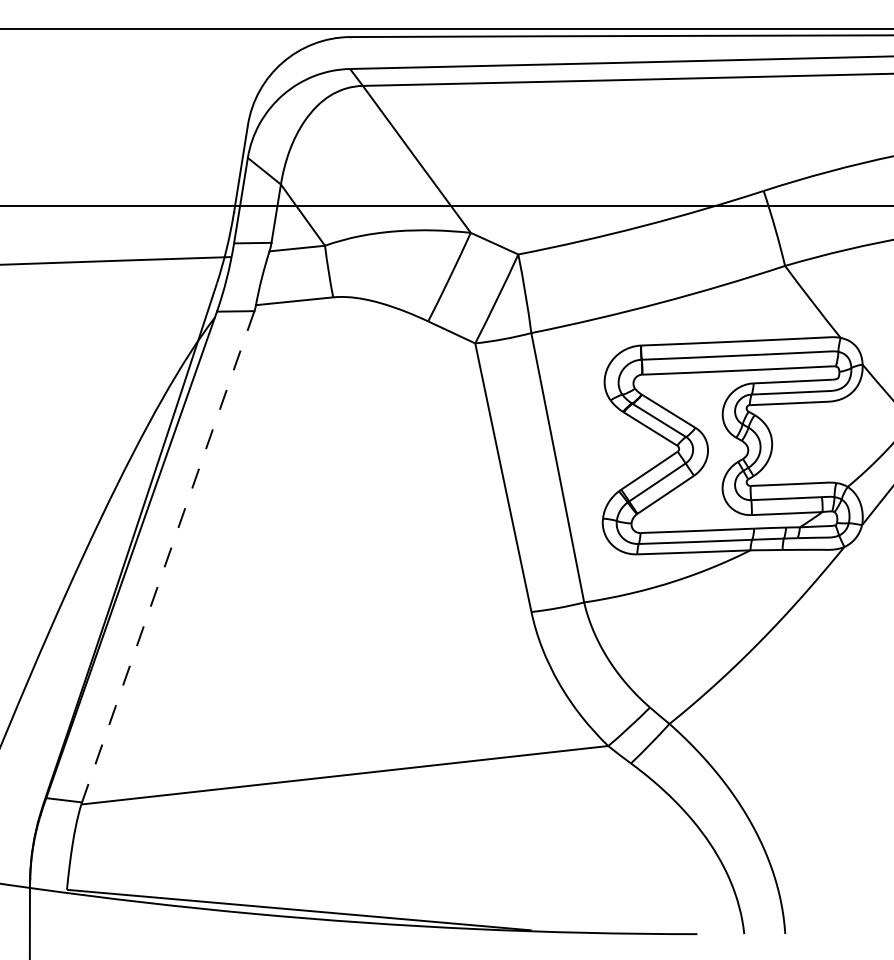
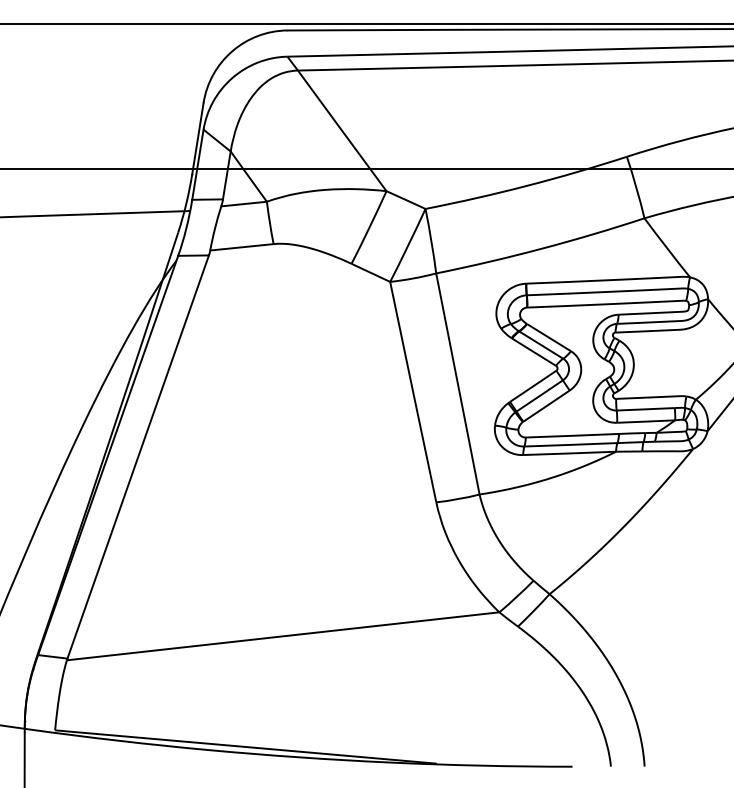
line: (168, 557) -> (138, 457), dashed -> solid

